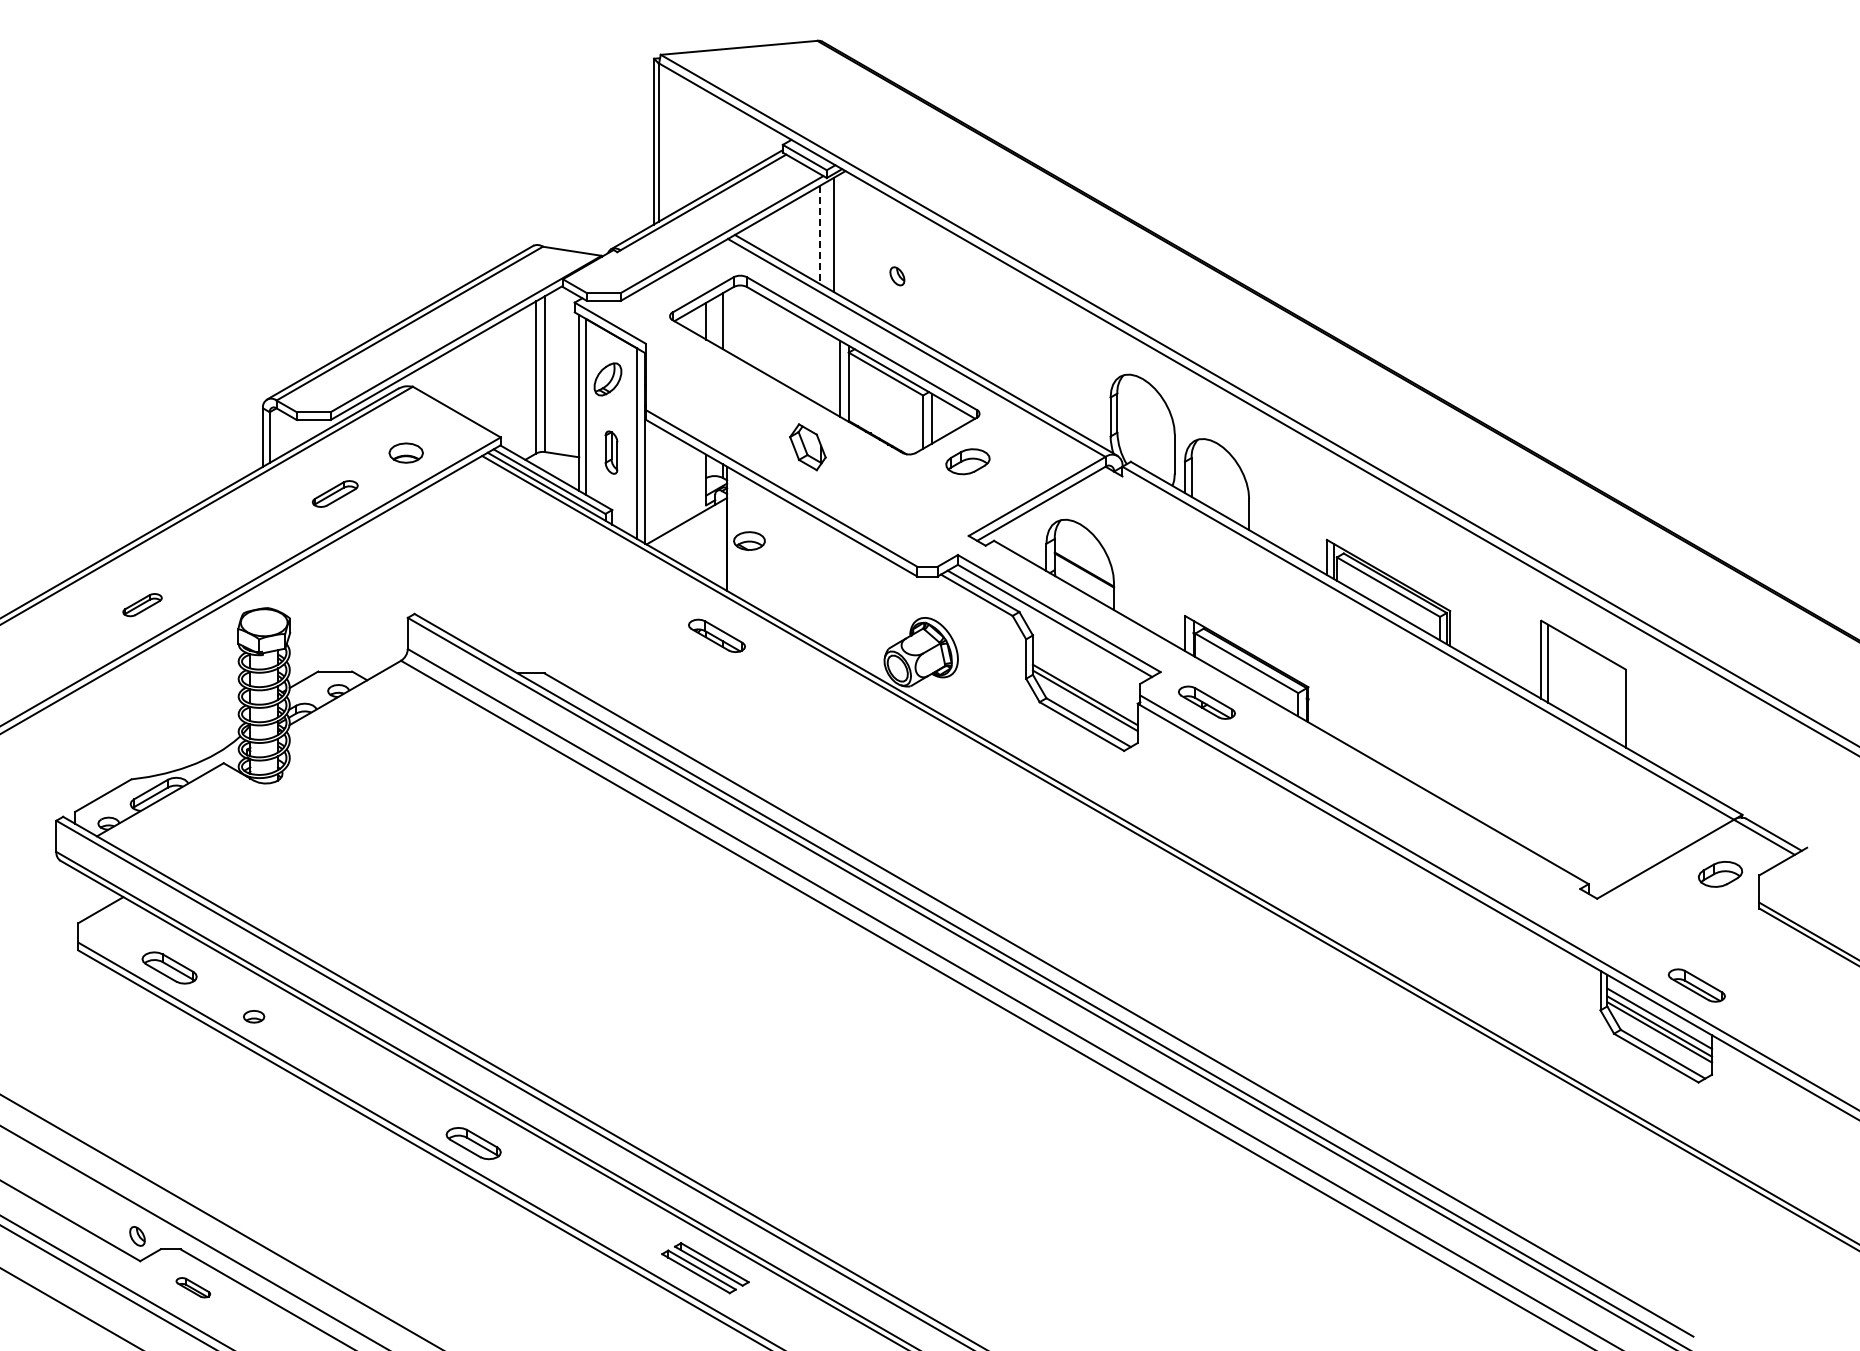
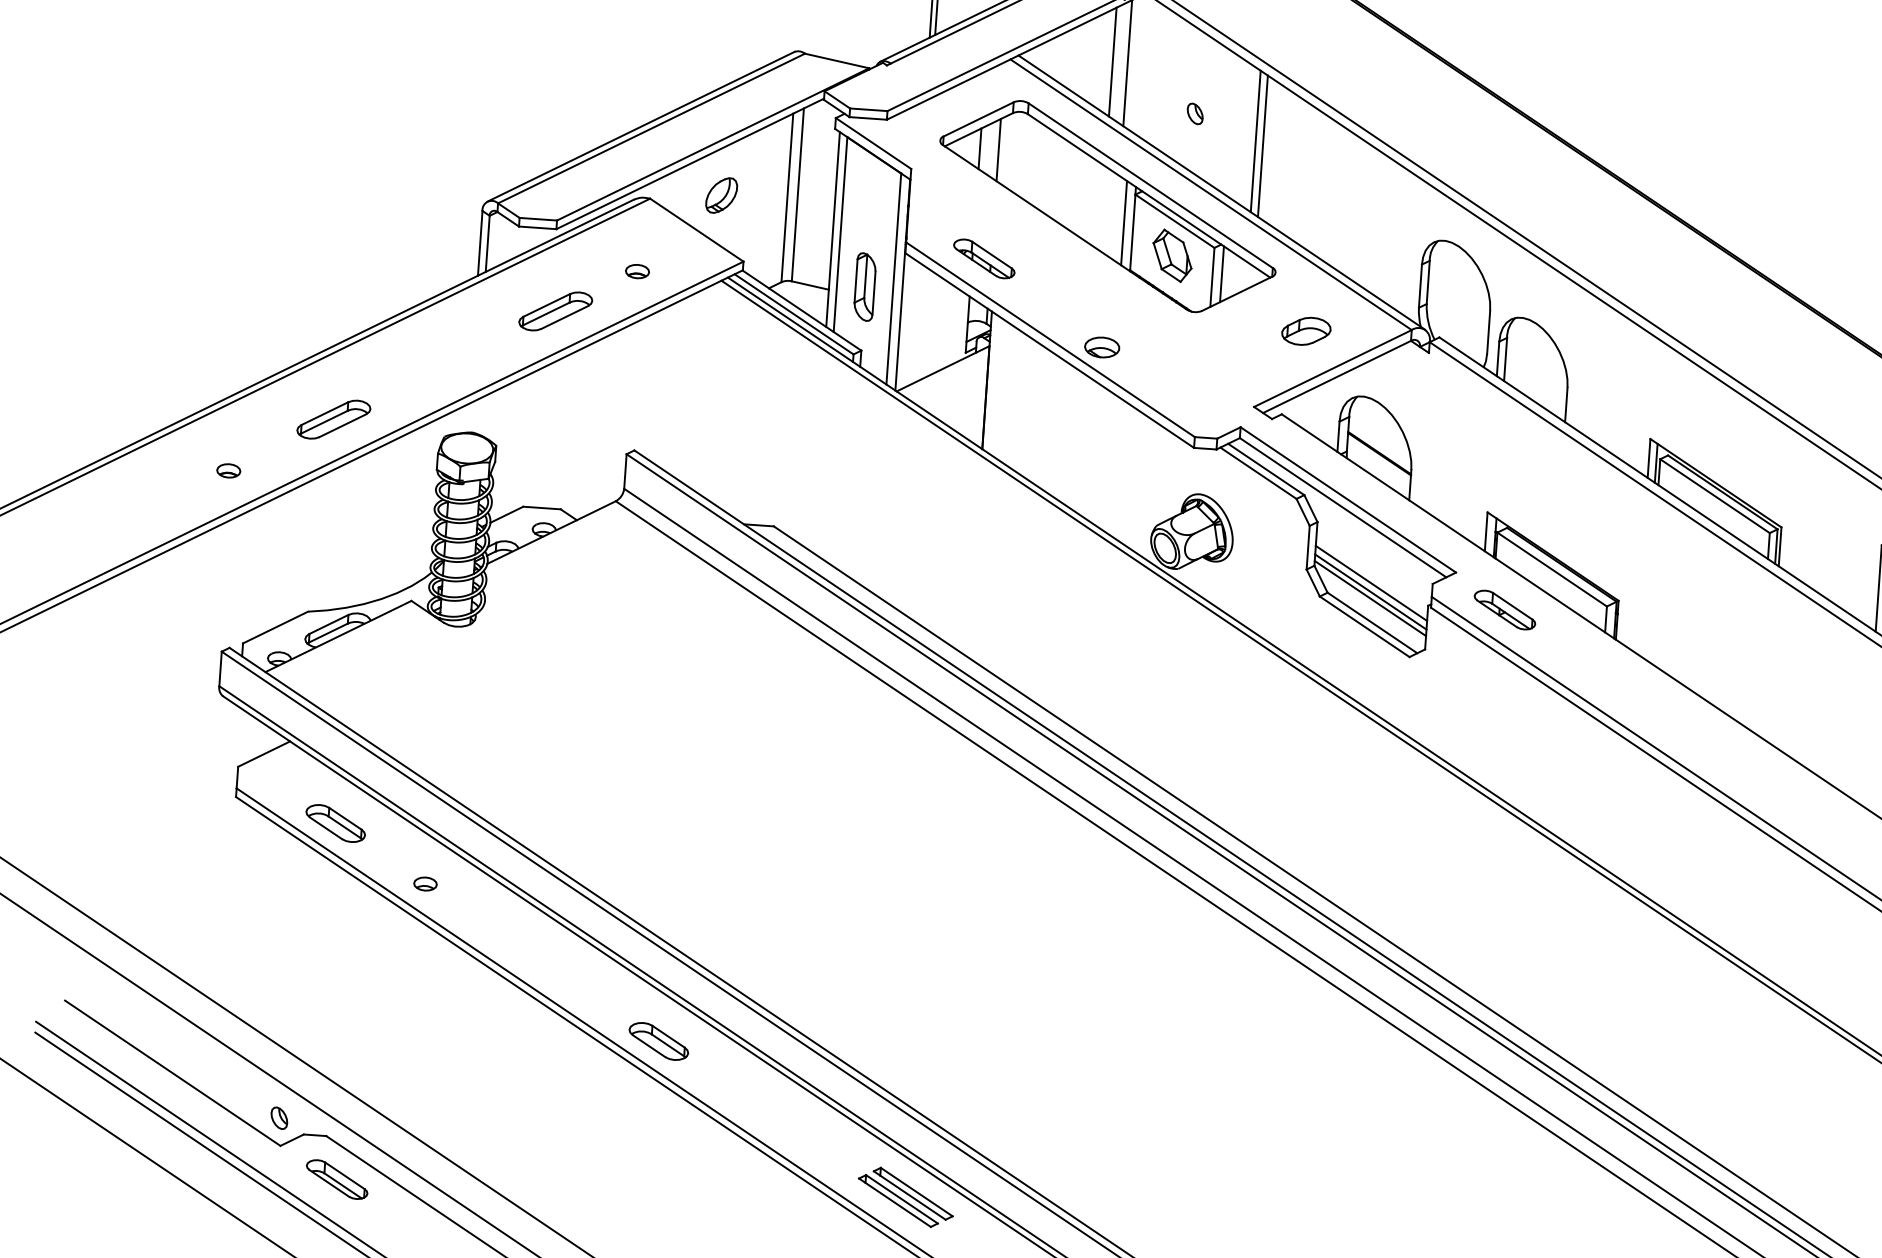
line: (820, 235) -> (1113, 62), dashed -> solid
line: (953, 297) -> (1255, 141), added
line: (960, 301) -> (1263, 146), added
part: (607, 379) -> (721, 195), moved
part: (807, 447) -> (1172, 256), moved
part: (405, 452) -> (636, 270), size x0.62
part: (611, 452) -> (864, 286), size x1.43
part: (967, 461) -> (1305, 331), moved
part: (335, 493) -> (556, 310), size x1.43
part: (749, 541) -> (1102, 347), moved
part: (142, 604) -> (333, 418), size x1.67
part: (716, 635) -> (983, 258), moved
part: (51, 657) -> (228, 470), added
line: (1084, 686) -> (1370, 582), added
part: (193, 1287) -> (337, 1179), size x1.67

